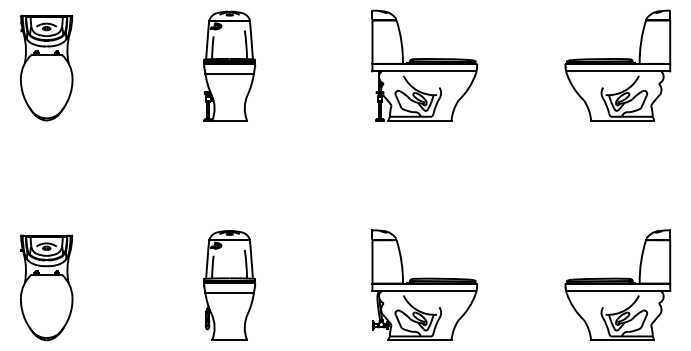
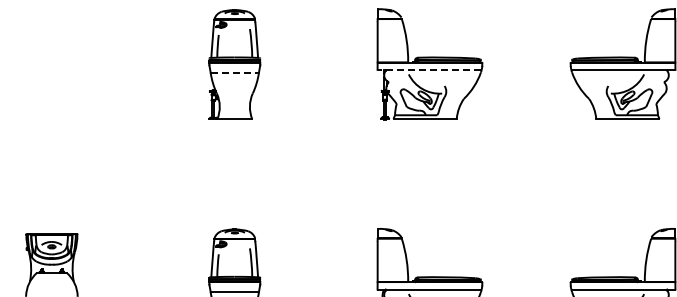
part: (46, 68) -> (51, 67), removed
line: (424, 71) -> (429, 70), solid -> dashed
line: (230, 74) -> (235, 73), solid -> dashed

